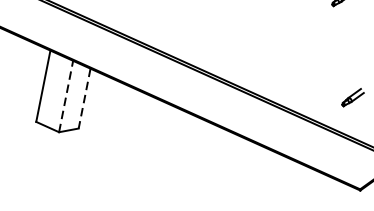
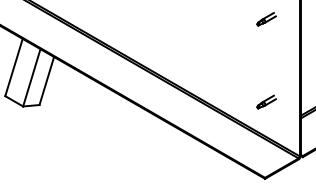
line: (65, 96) -> (31, 77), dashed -> solid
line: (84, 99) -> (46, 81), dashed -> solid

